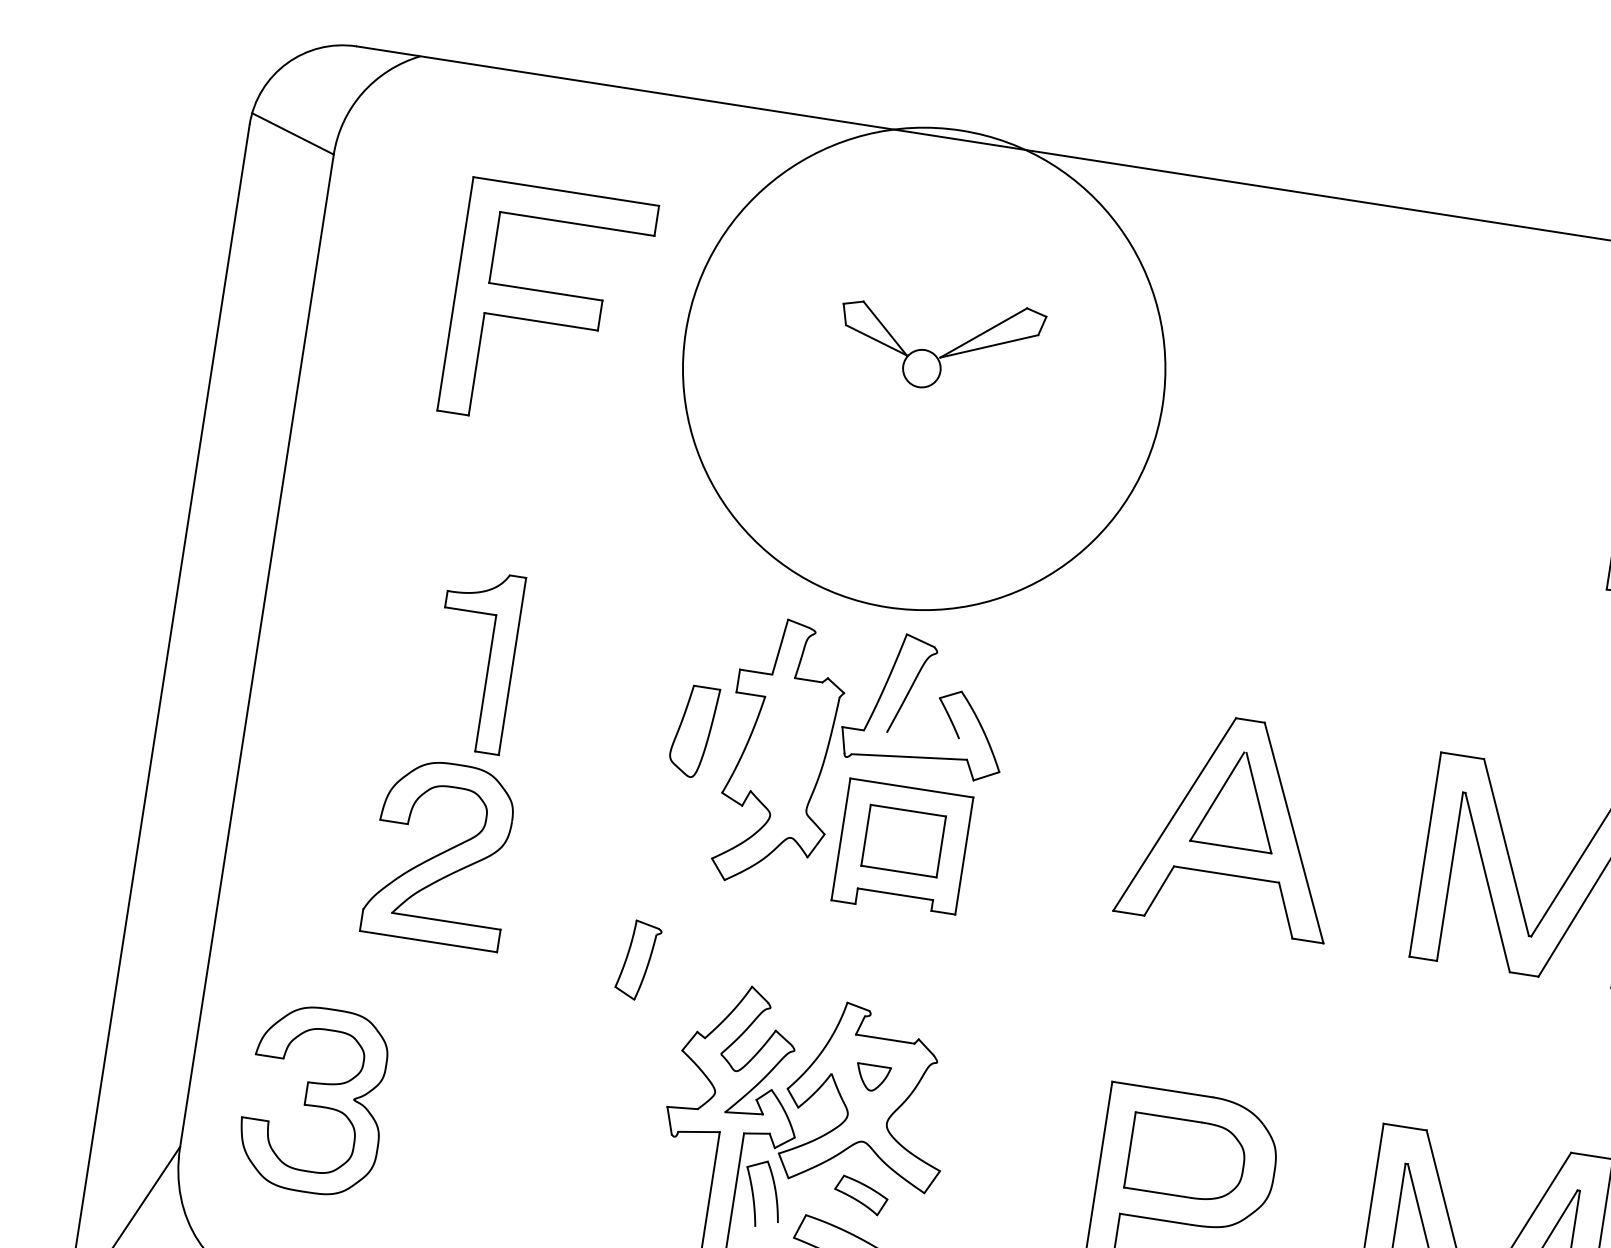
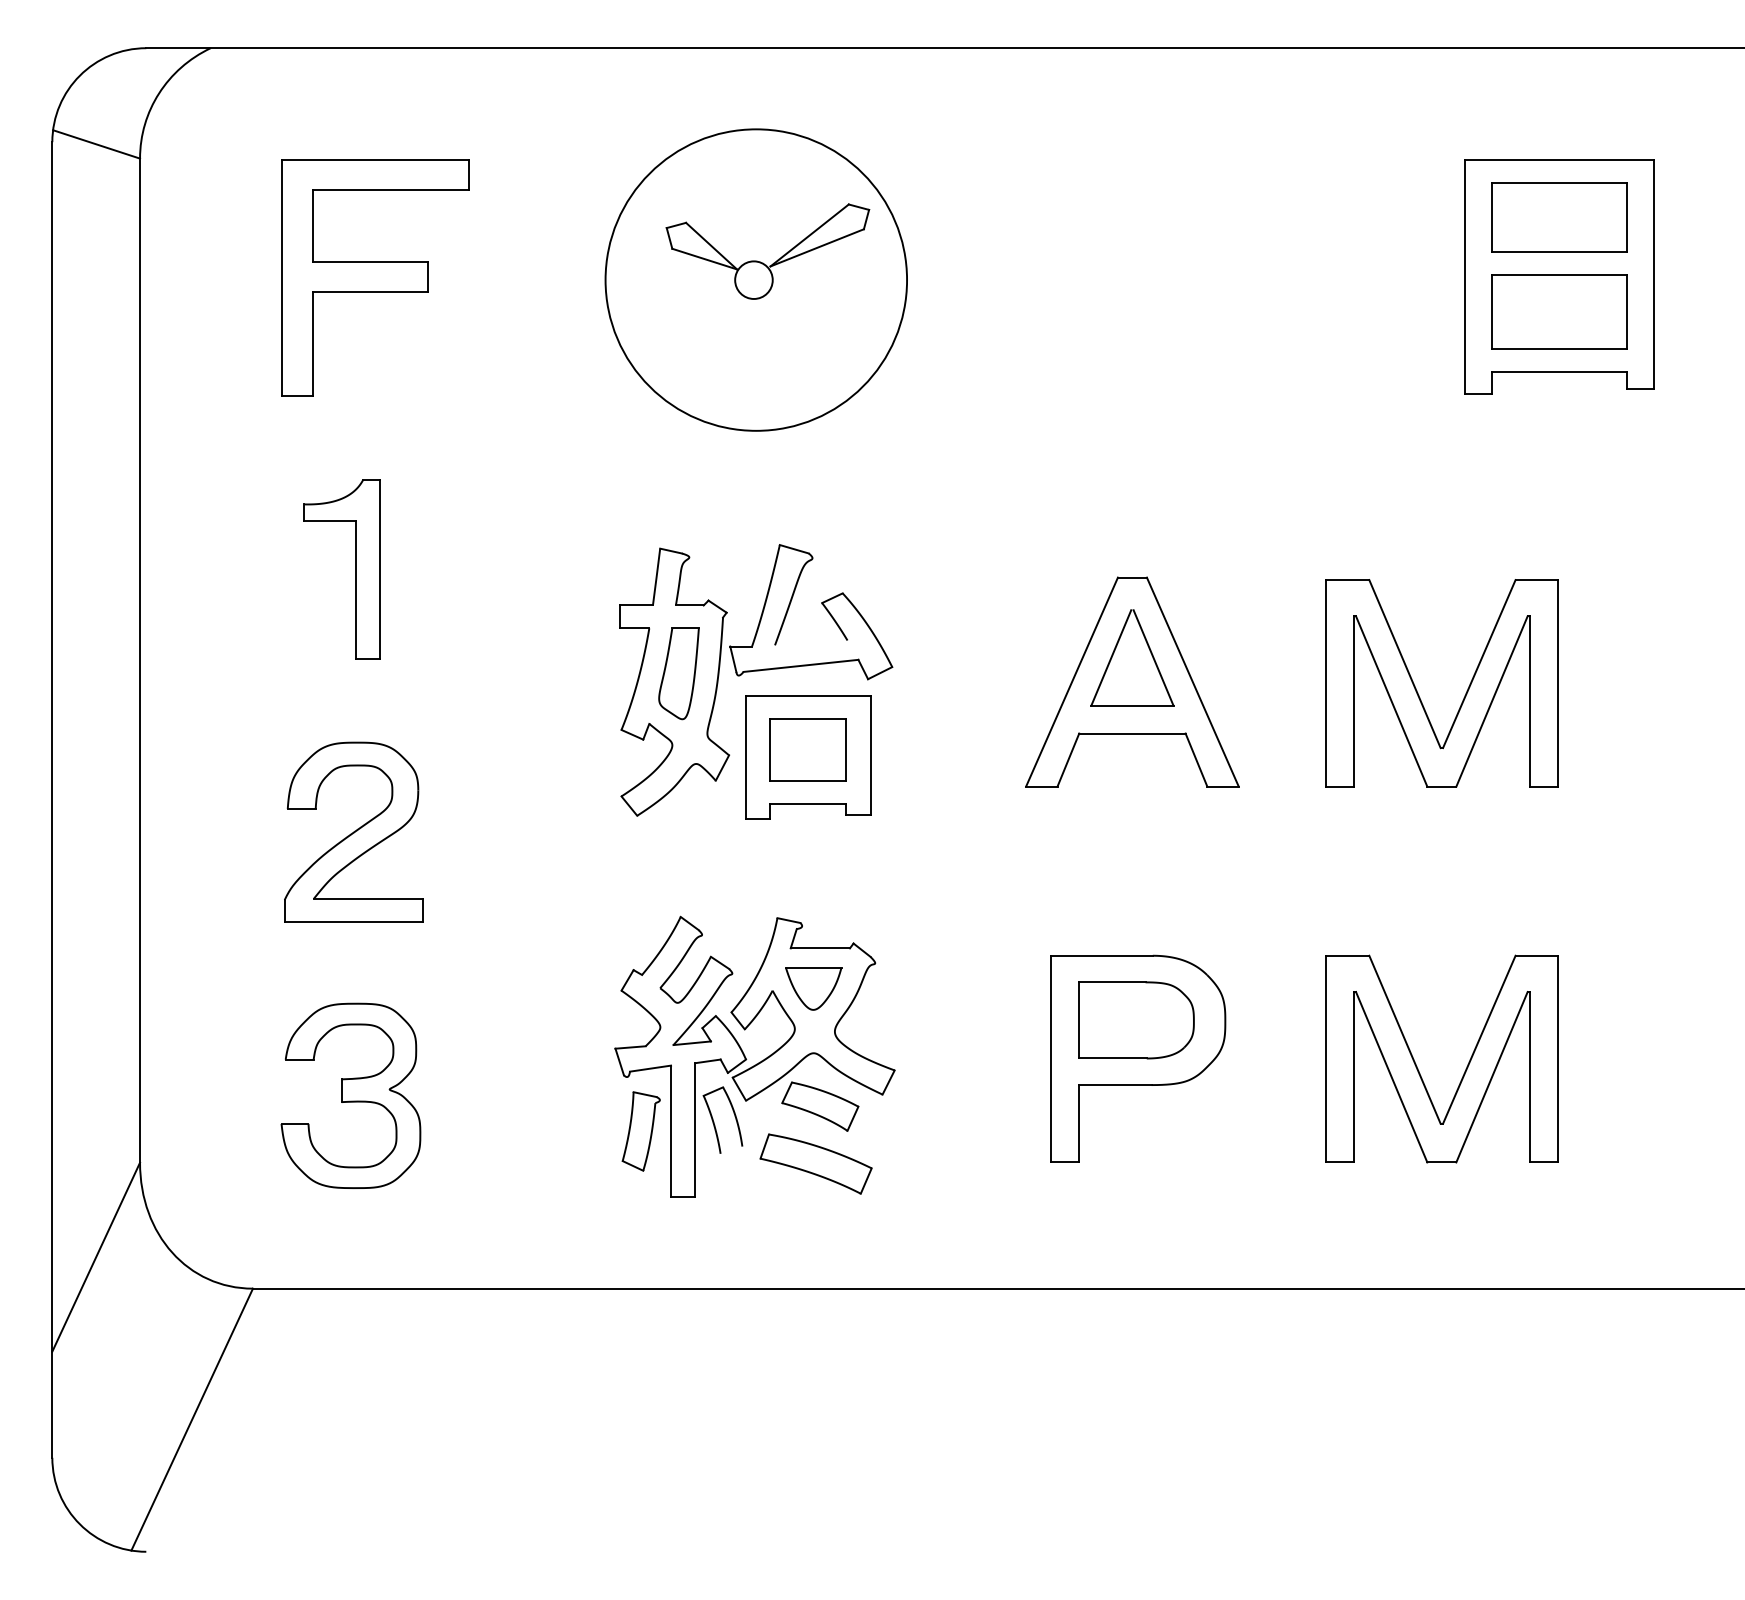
circle: (924, 368) -> (756, 279), size x0.62
part: (488, 663) -> (355, 569), moved
part: (693, 731) -> (678, 673), moved
part: (637, 960) -> (640, 1131), moved
part: (872, 1077) -> (813, 988), size x1.67
part: (314, 1099) -> (350, 1095), moved
part: (861, 1195) -> (820, 1106), size x1.43

